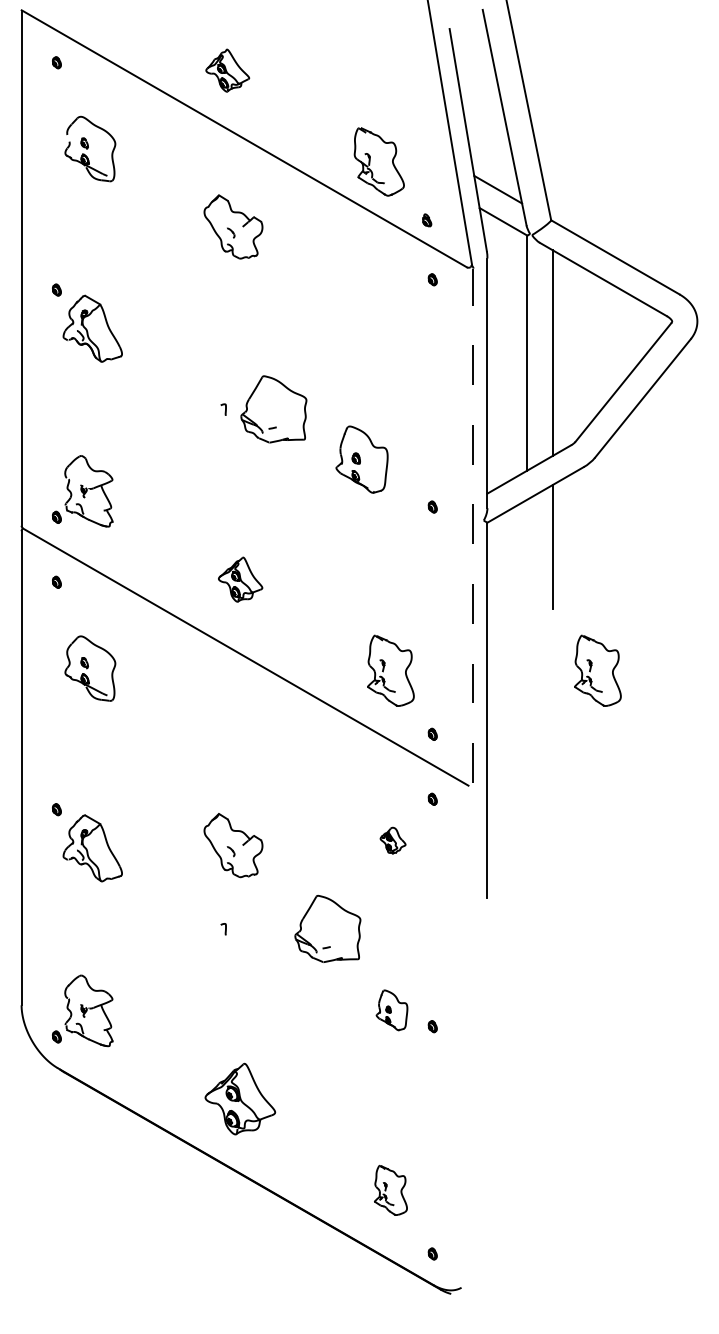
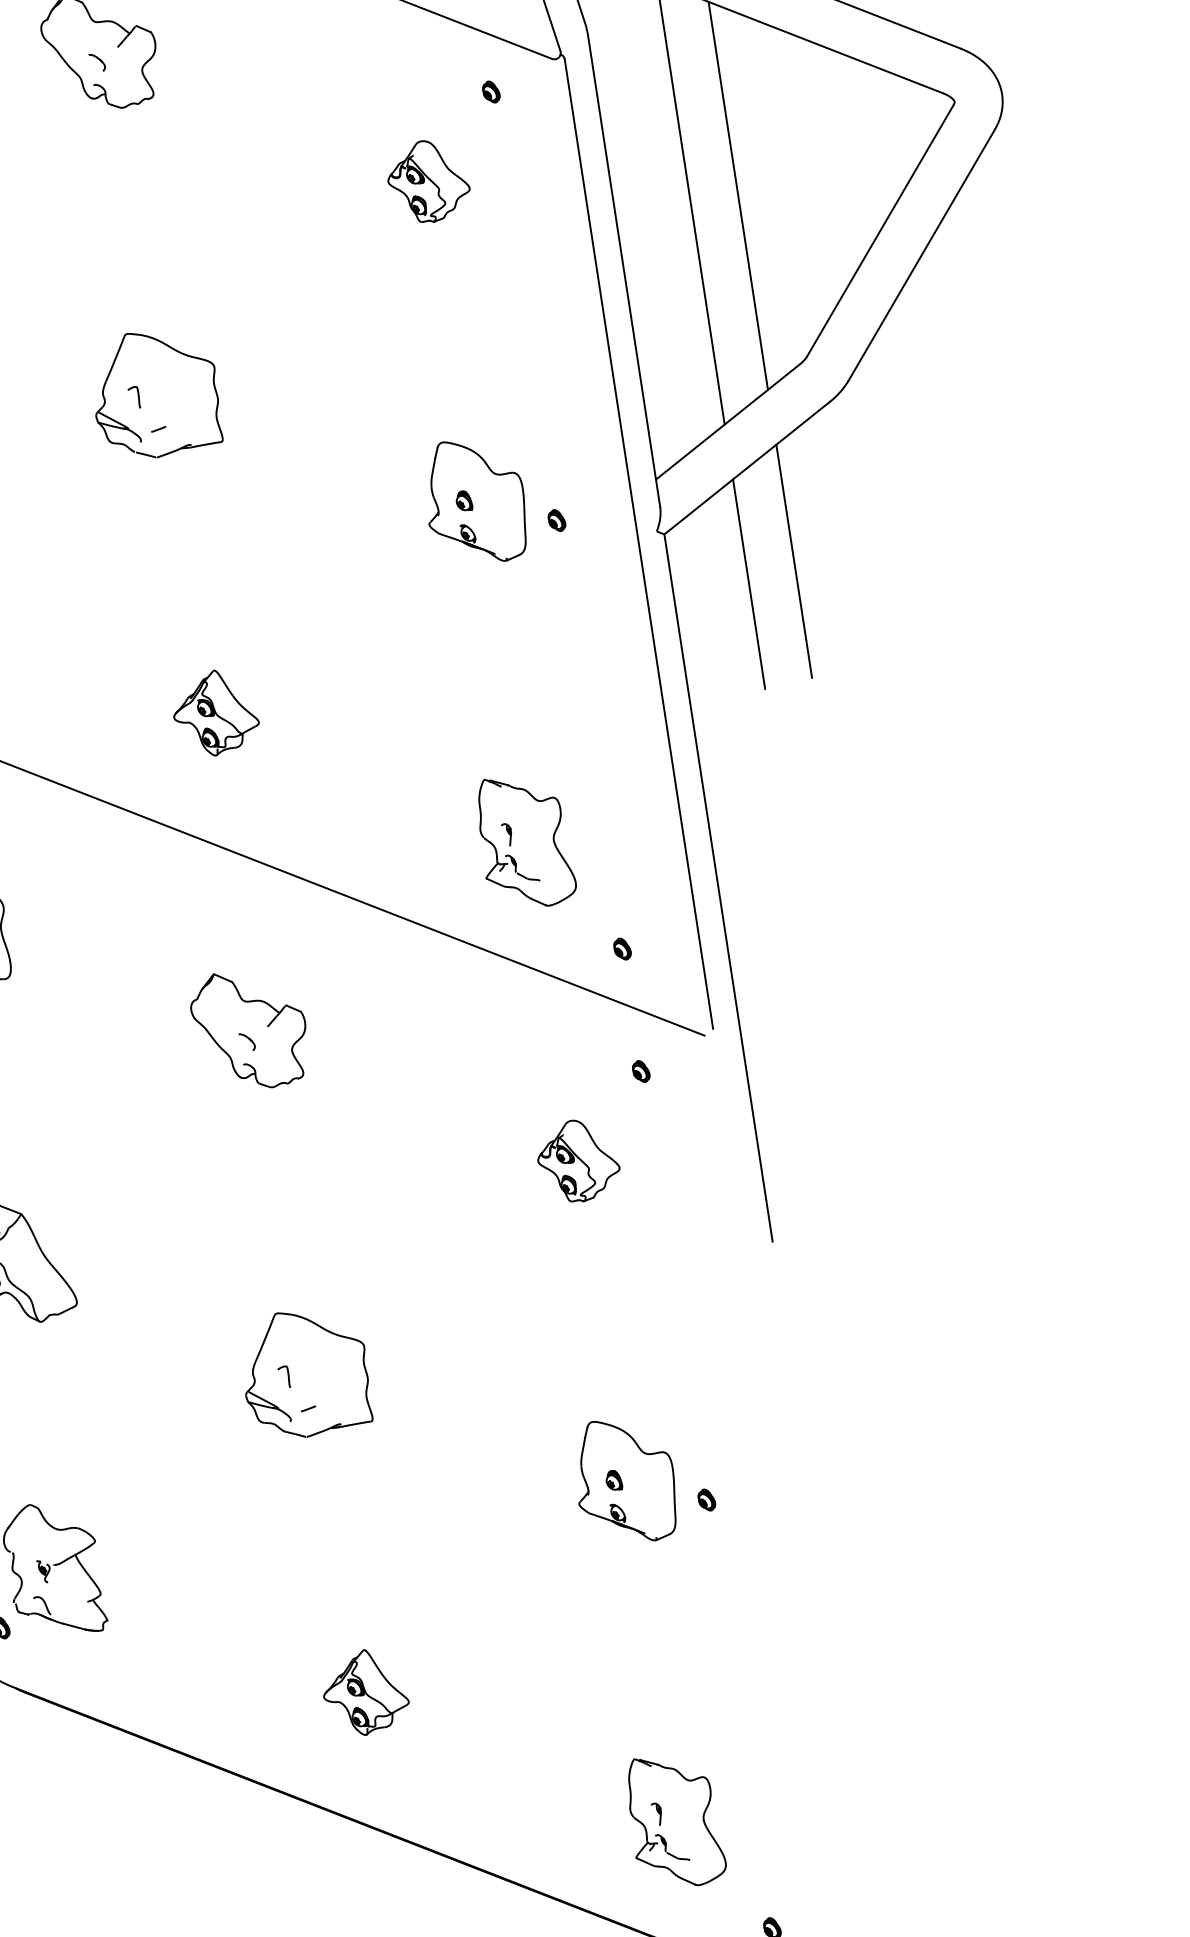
part: (392, 320) -> (427, 180), added
part: (273, 409) -> (154, 393), moved
part: (361, 459) -> (474, 501), moved
line: (473, 525) -> (638, 543), dashed -> solid
line: (527, 554) -> (749, 582), added
part: (597, 670) -> (914, 781), removed
part: (392, 840) -> (577, 1160), size x1.67
part: (233, 845) -> (250, 1029), moved
part: (327, 928) -> (304, 1372), moved
part: (391, 1010) -> (624, 1481), size x1.67
part: (240, 1099) -> (365, 1692), size x0.62
part: (390, 1190) -> (674, 1821), size x1.43

